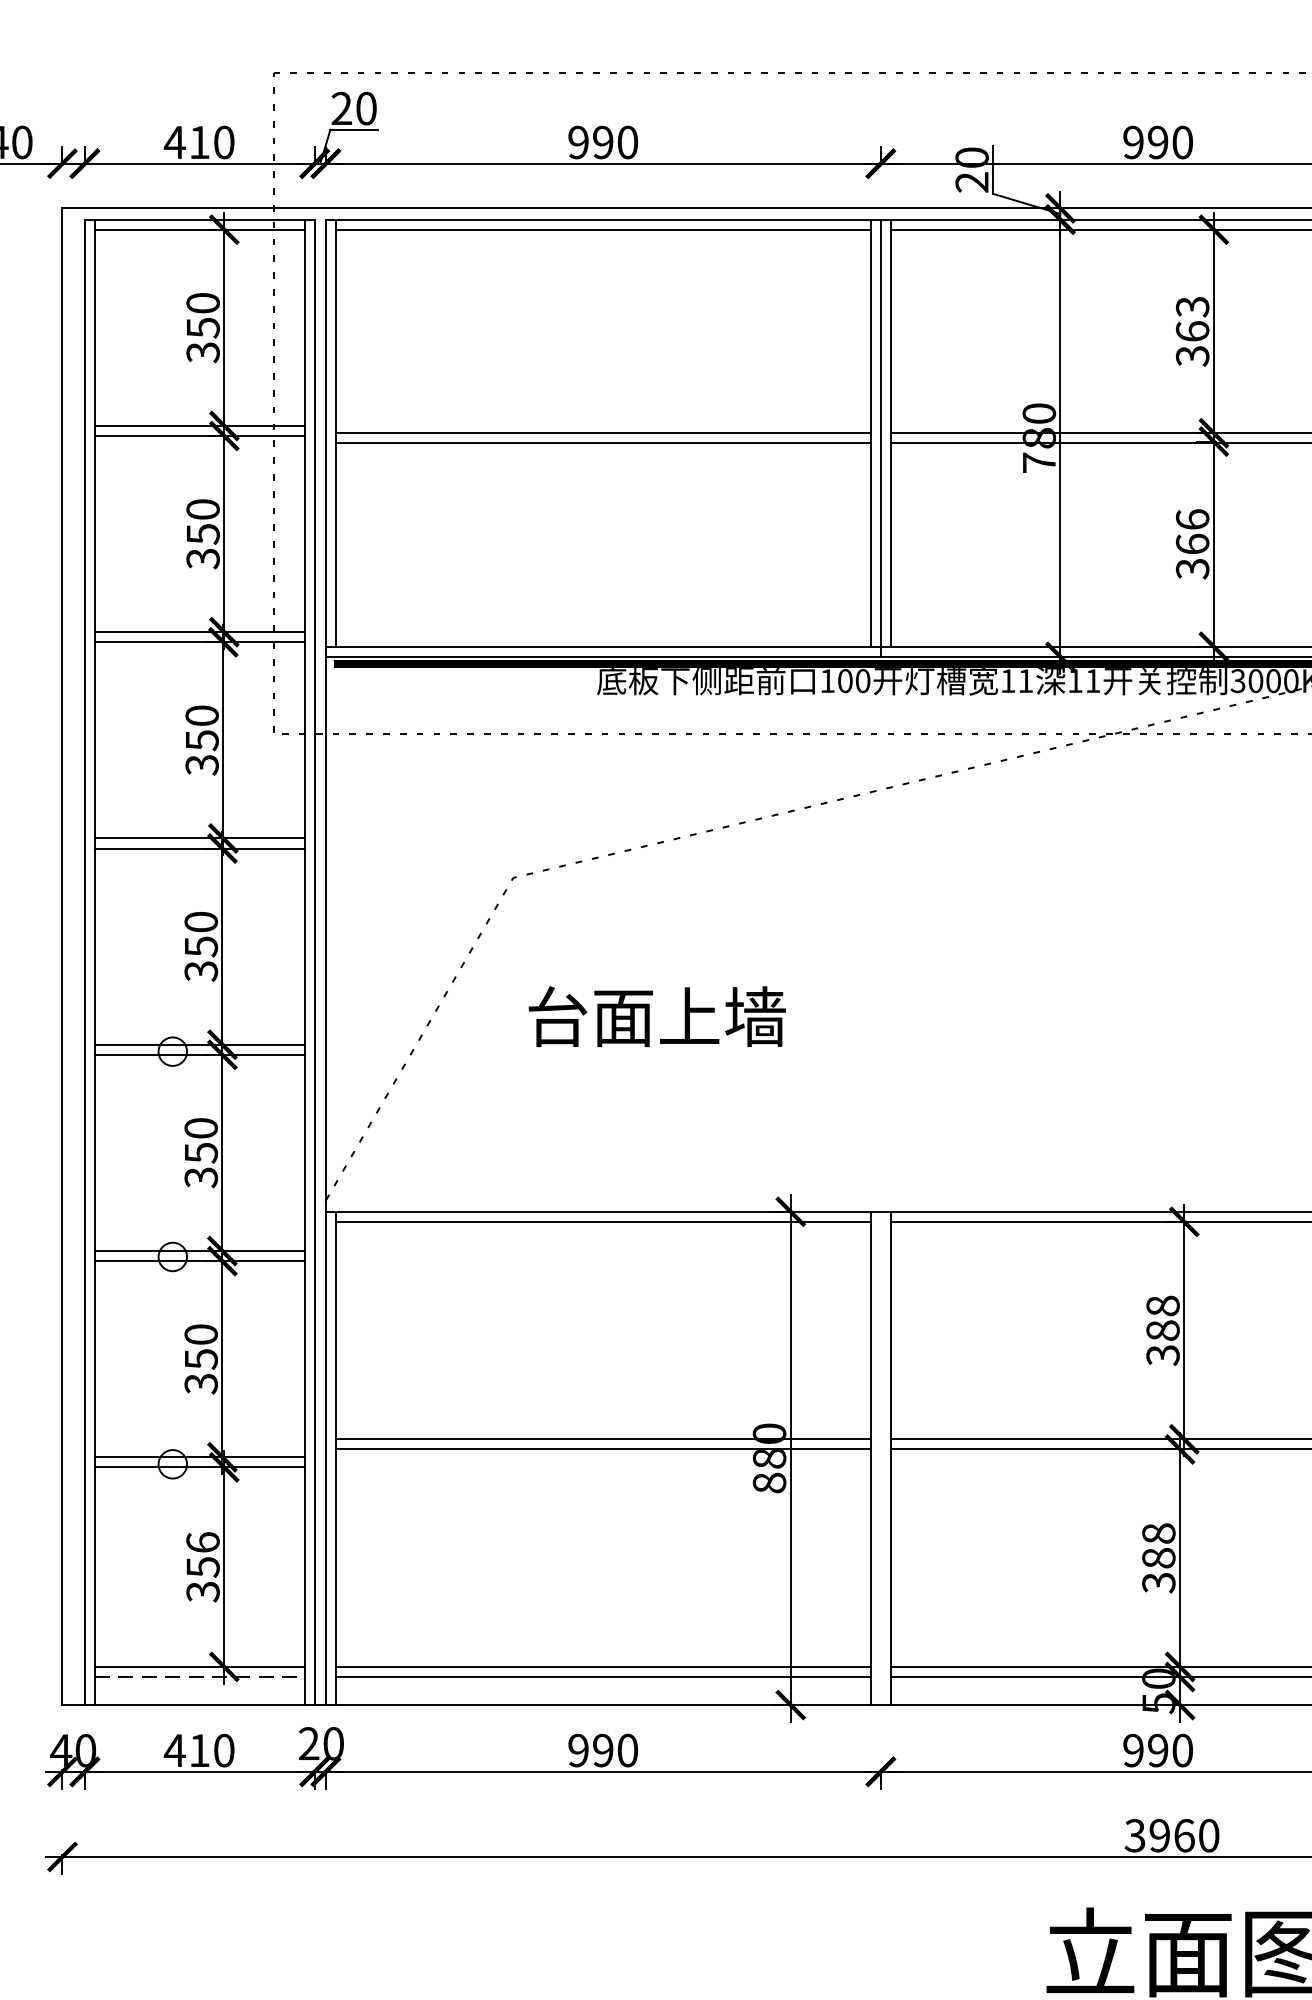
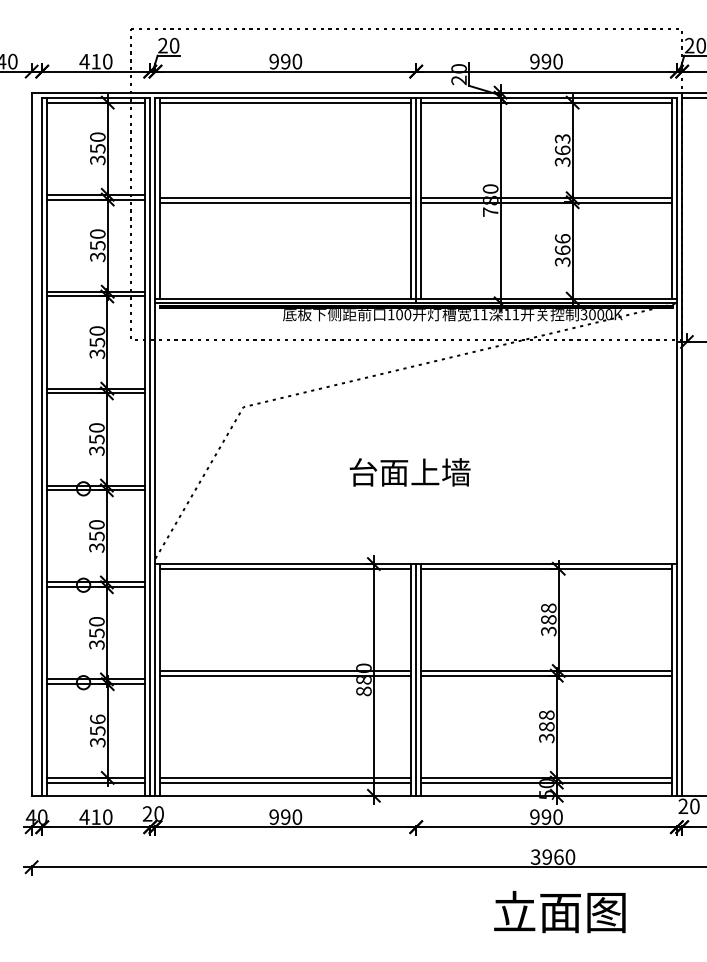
text: (655, 1016) -> (409, 472), moved
line: (881, 1457) -> (416, 679), added
line: (200, 1676) -> (96, 782), dashed -> solid

